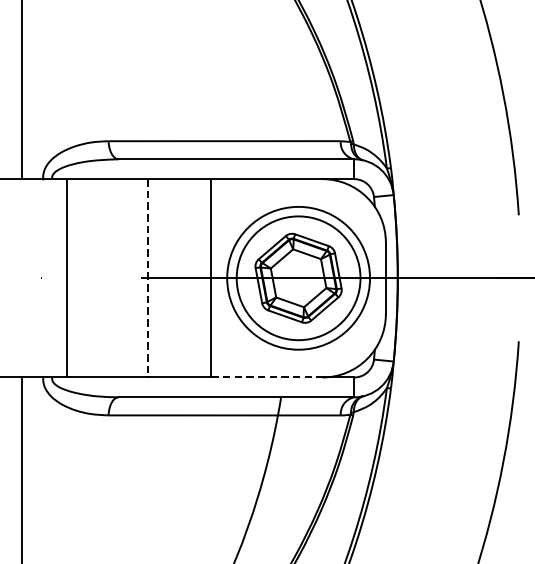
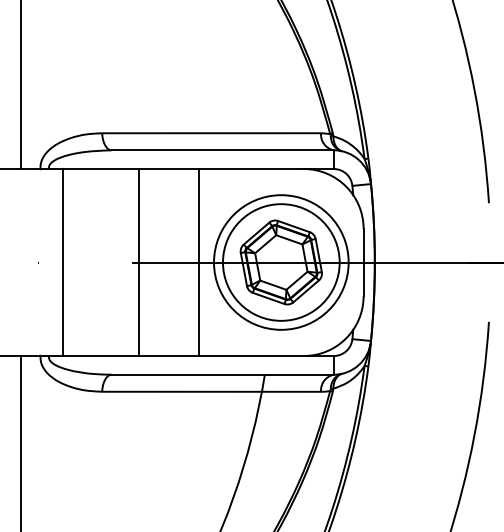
line: (148, 278) -> (139, 262), dashed -> solid
line: (266, 377) -> (251, 356), dashed -> solid

